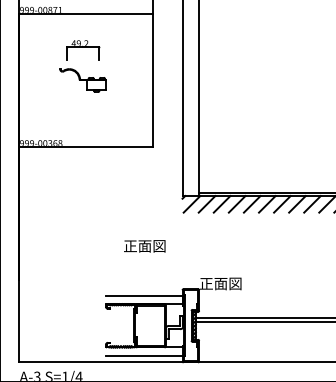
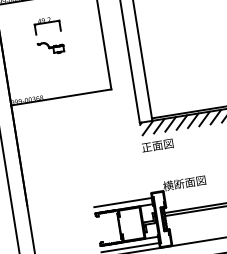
part: (82, 80) -> (50, 48), size x0.71
text: (144, 246) -> (157, 145), moved
text: (227, 283) -> (184, 183), 正面図 -> 横断面図

